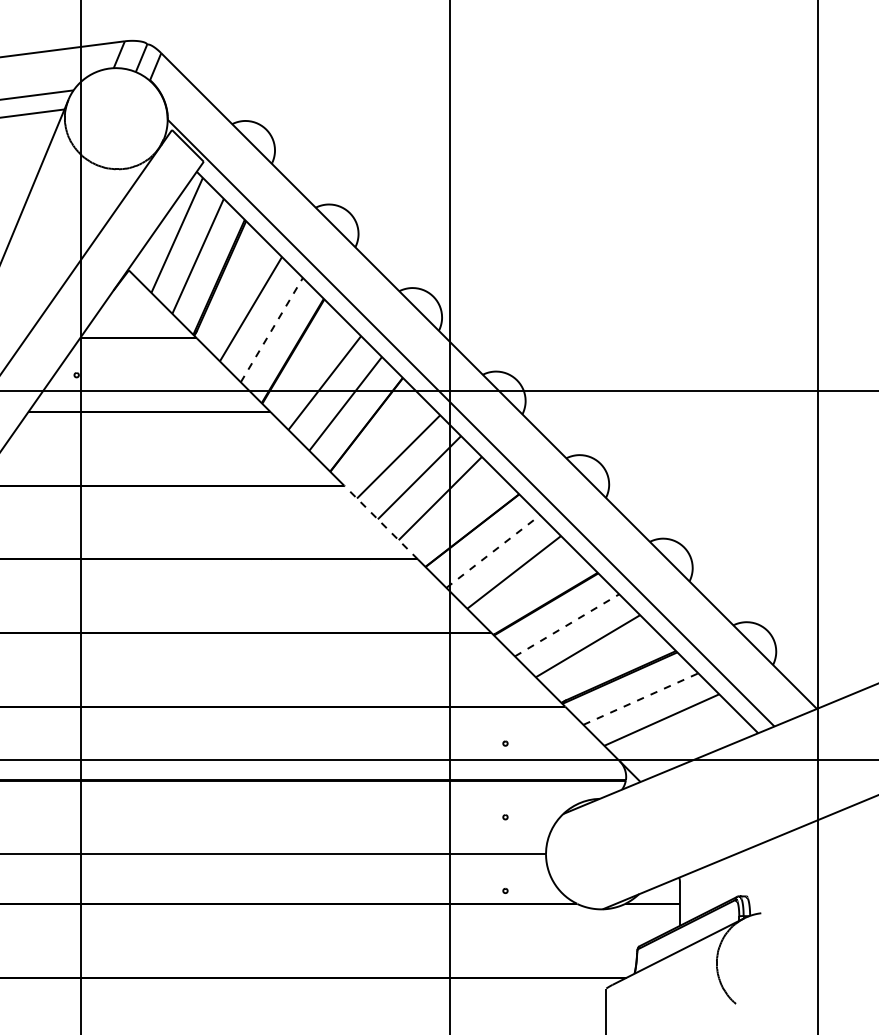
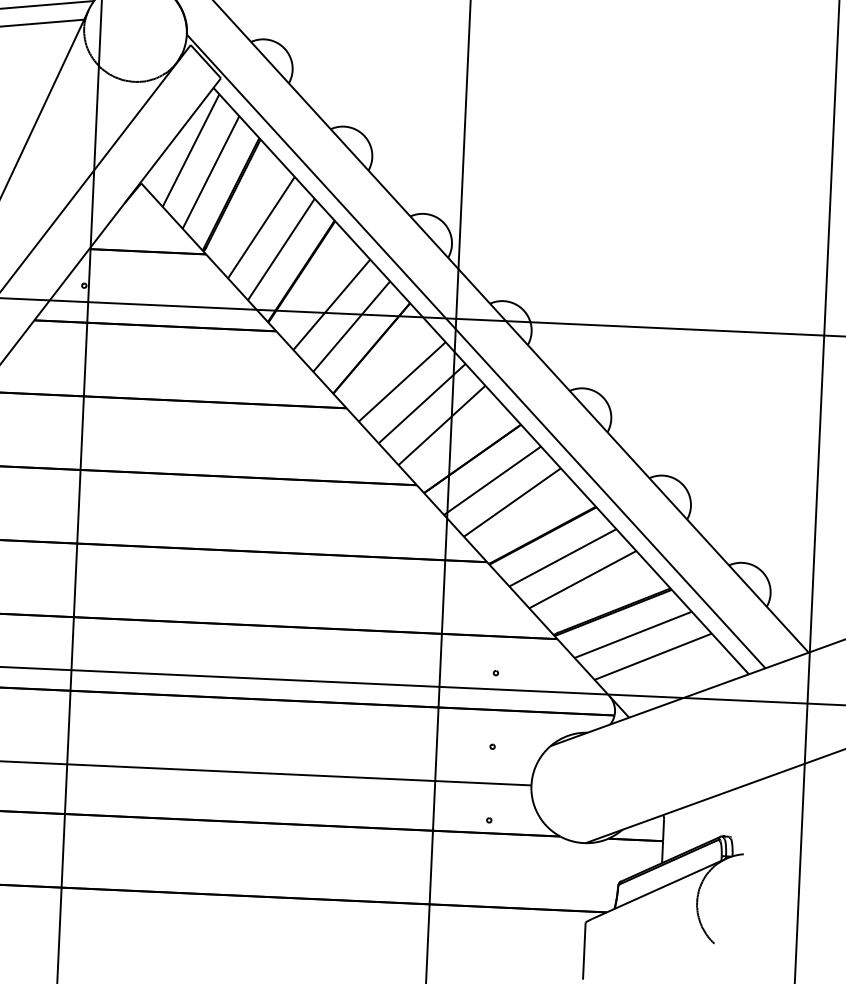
line: (271, 330) -> (280, 249), dashed -> solid
line: (380, 522) -> (381, 446), dashed -> solid
line: (493, 551) -> (492, 480), dashed -> solid
line: (567, 625) -> (563, 558), dashed -> solid
line: (640, 699) -> (632, 635), dashed -> solid

